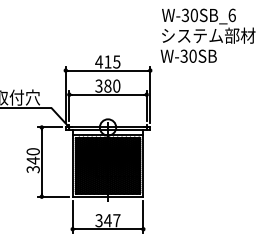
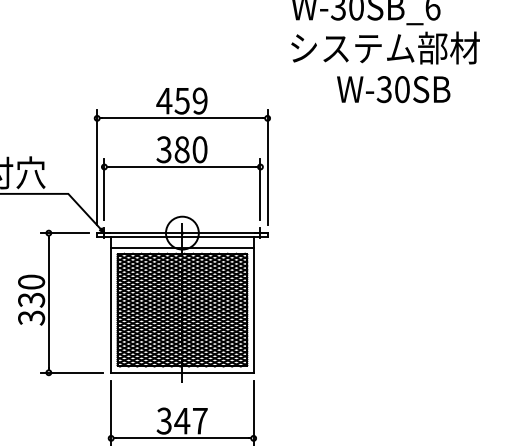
text: (188, 55) -> (393, 87), moved
text: (112, 61) -> (191, 100), 415 -> 459
text: (32, 160) -> (30, 299), 340 -> 330

